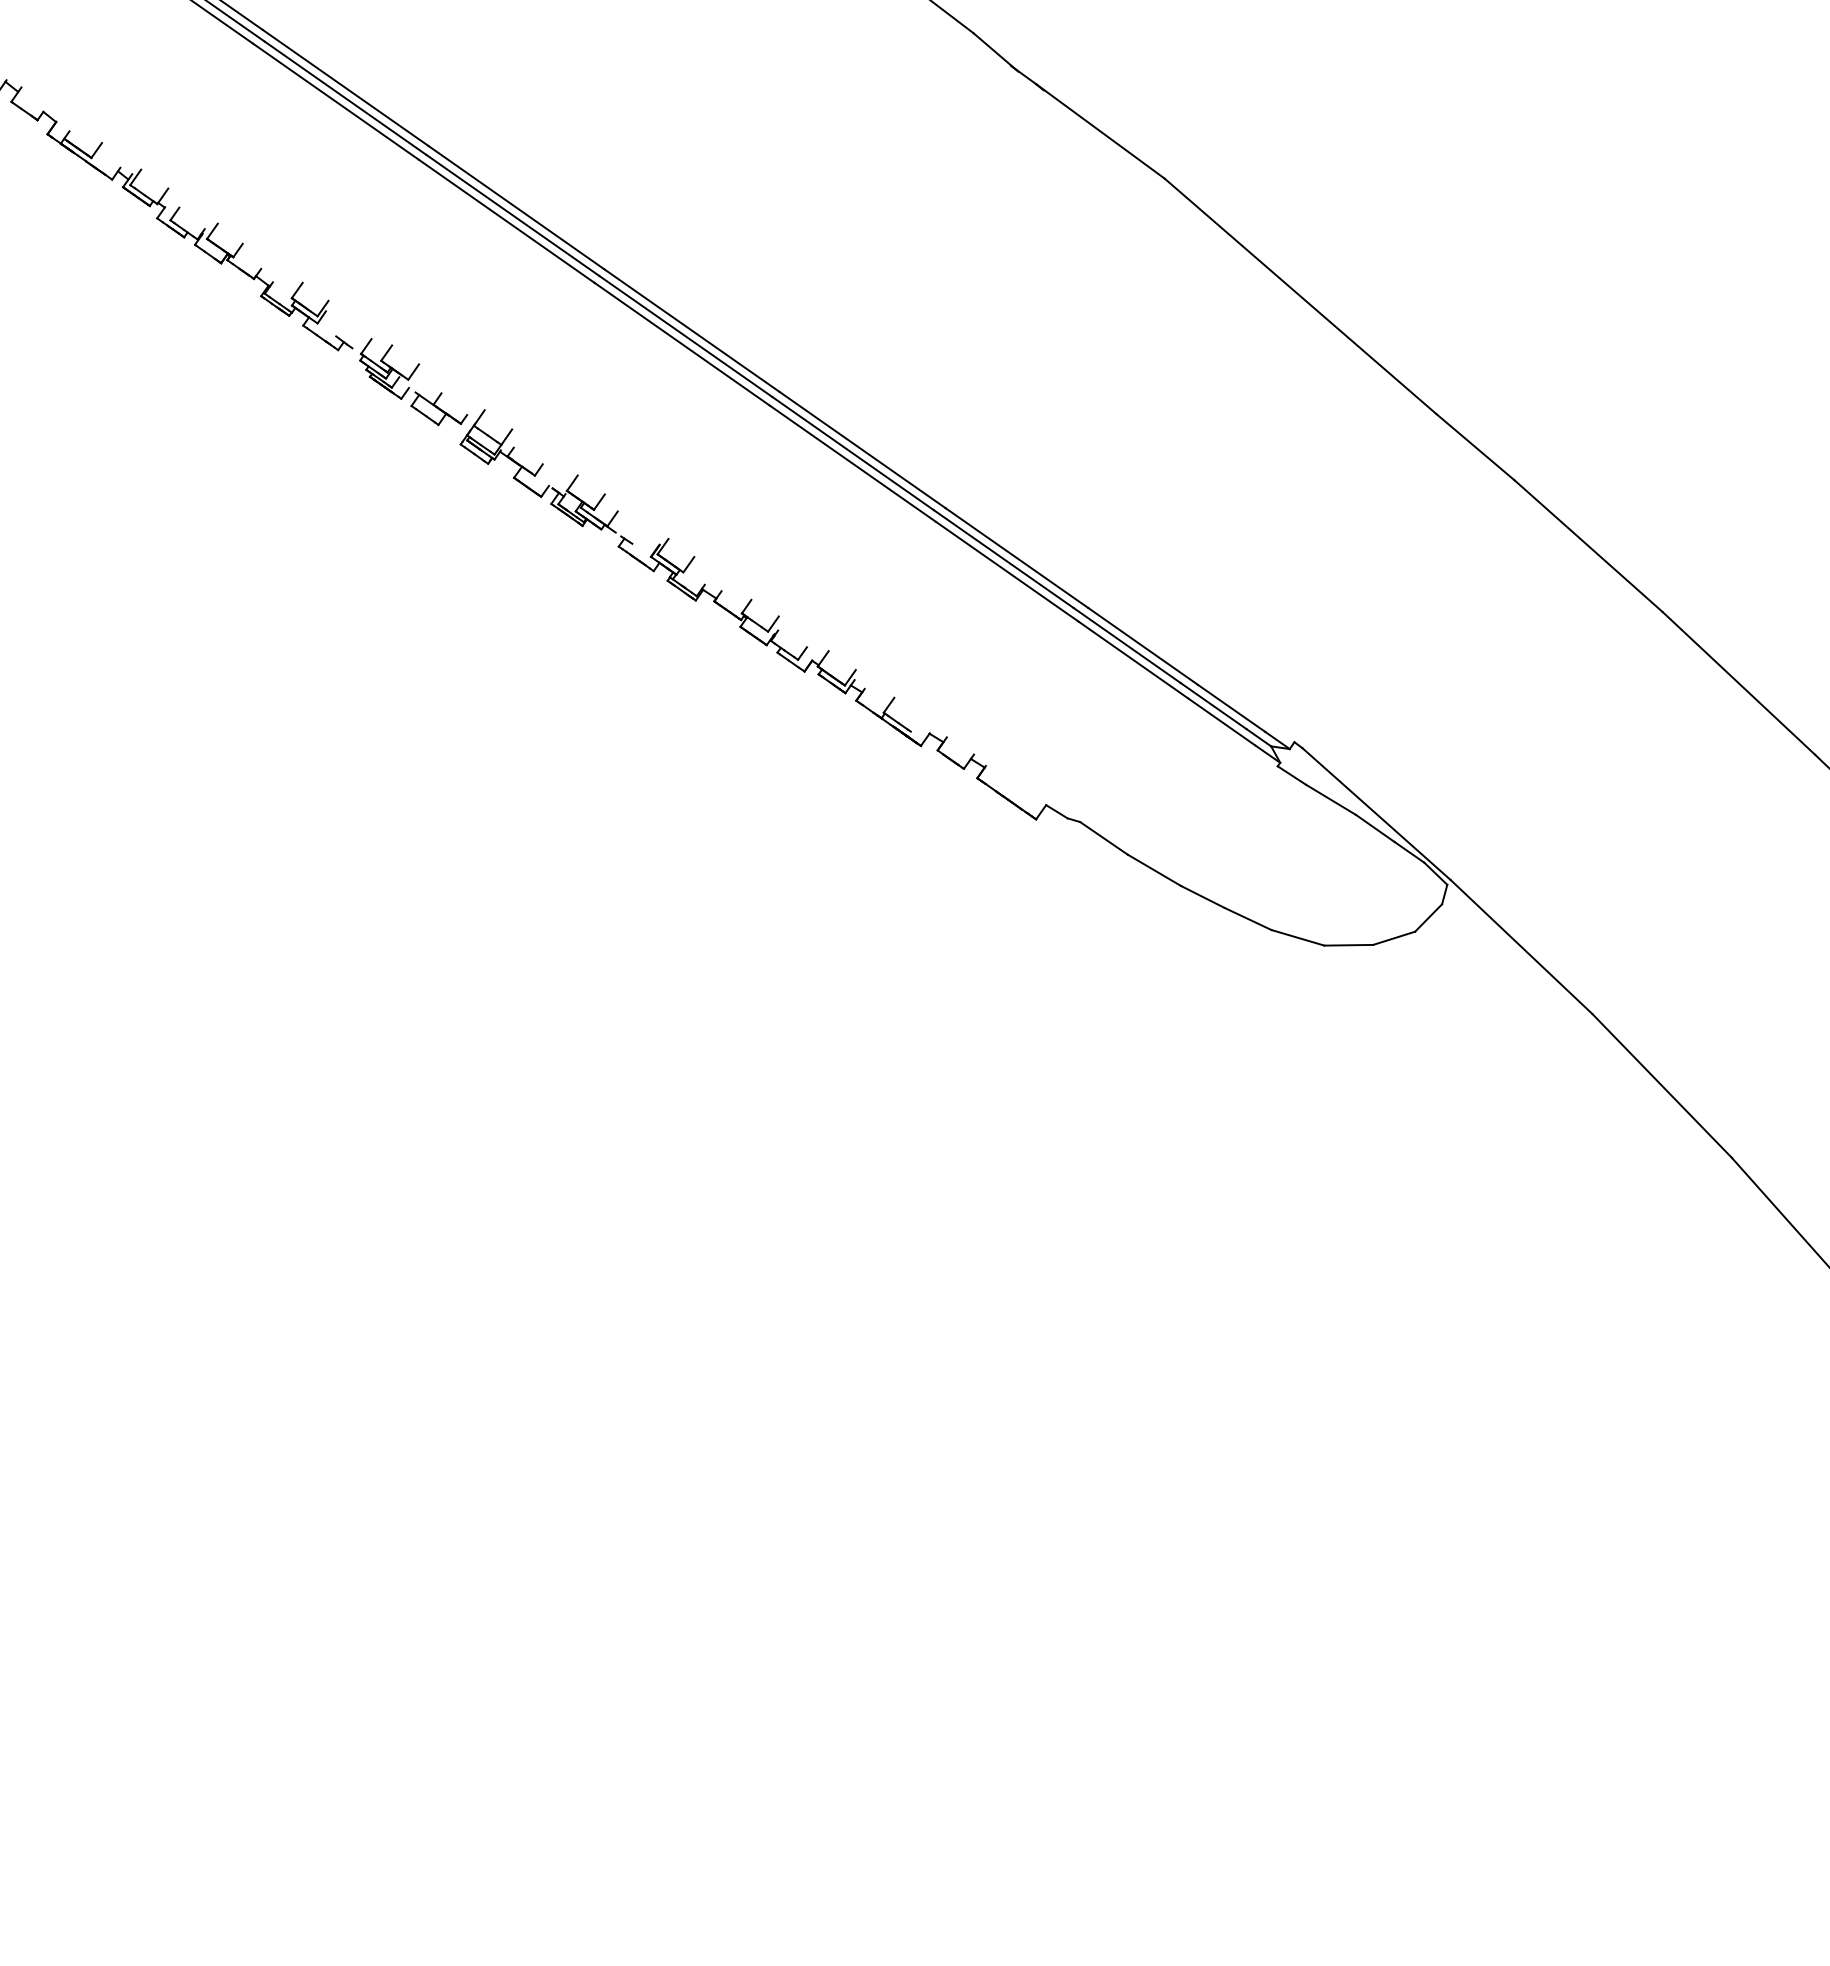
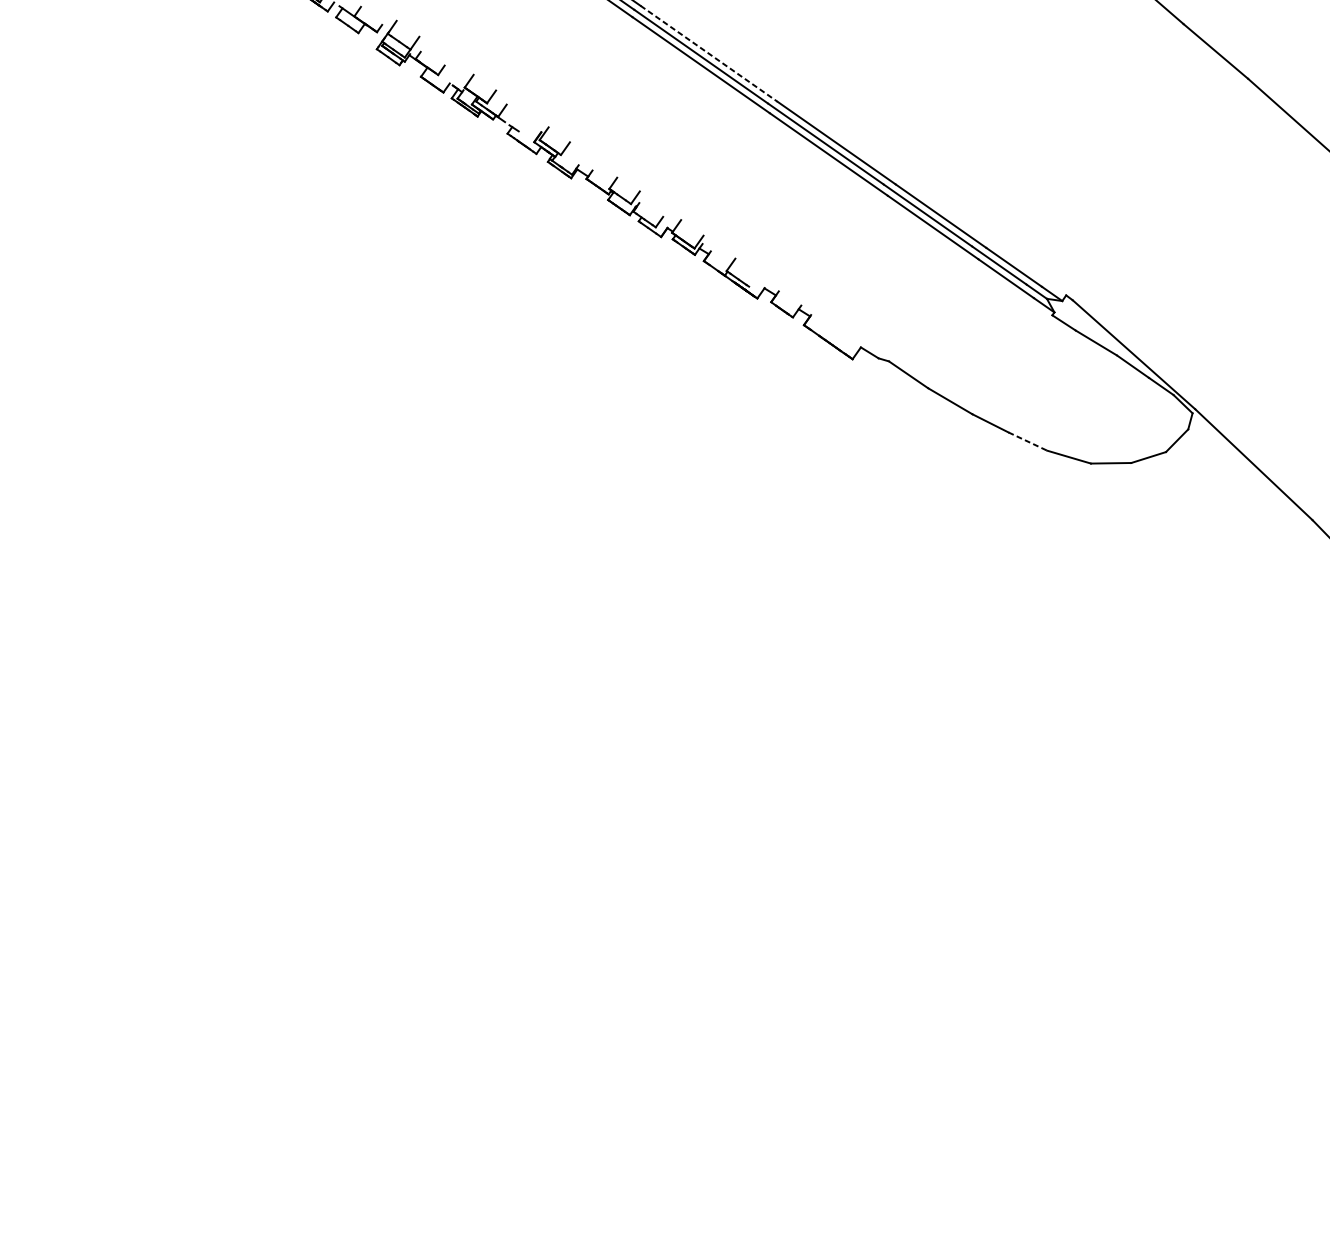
line: (863, 450) -> (709, 54), solid -> dashed
line: (1248, 918) -> (1028, 441), solid -> dashed

